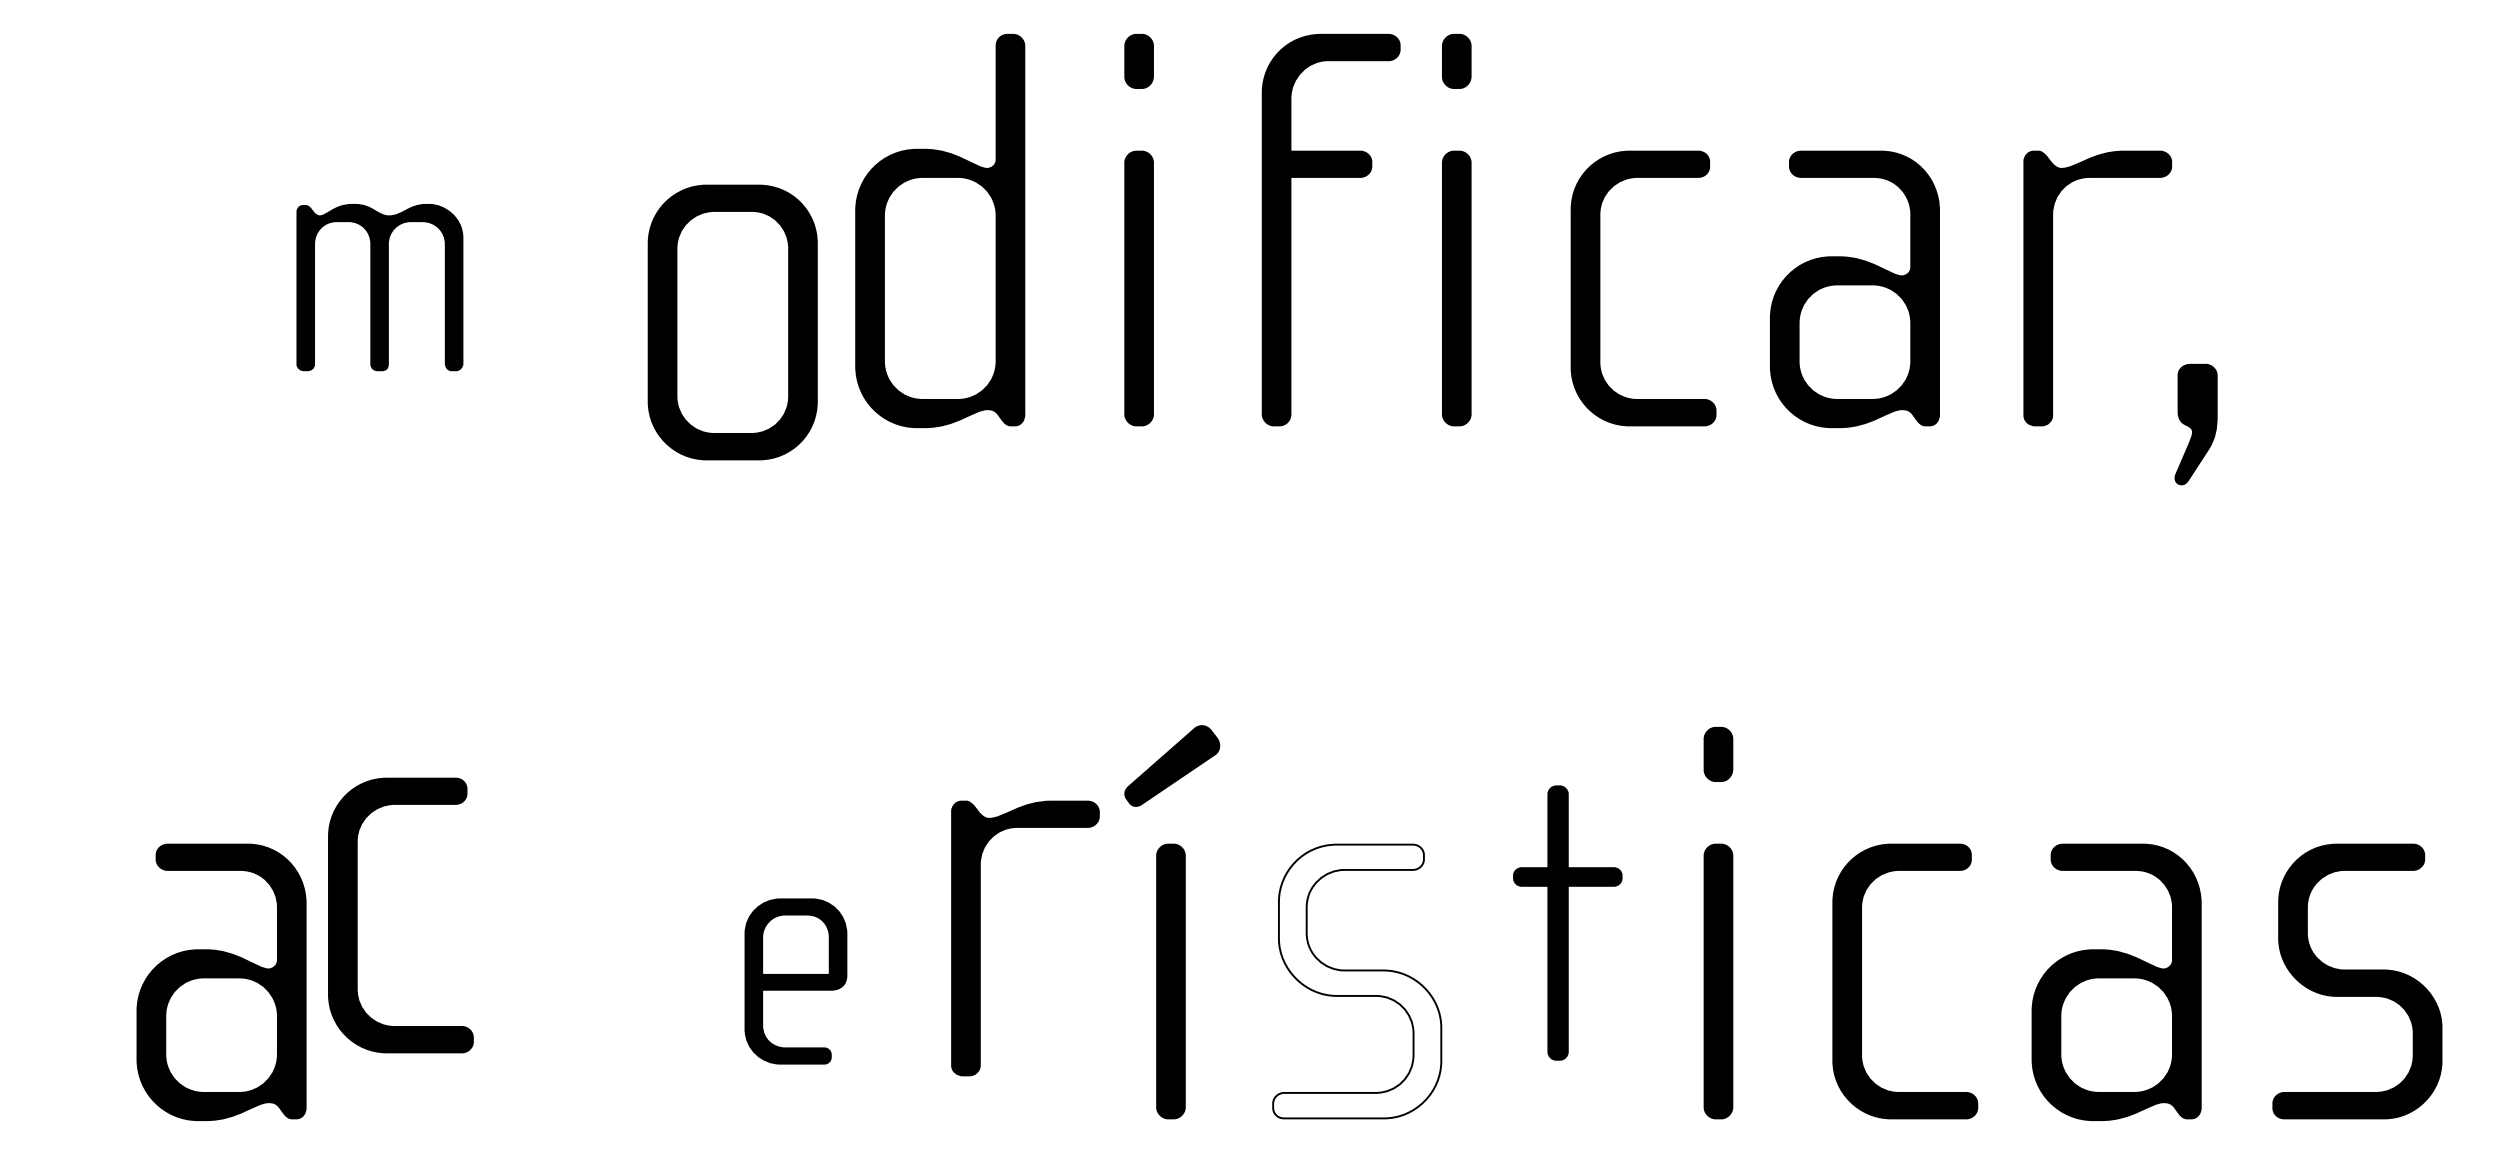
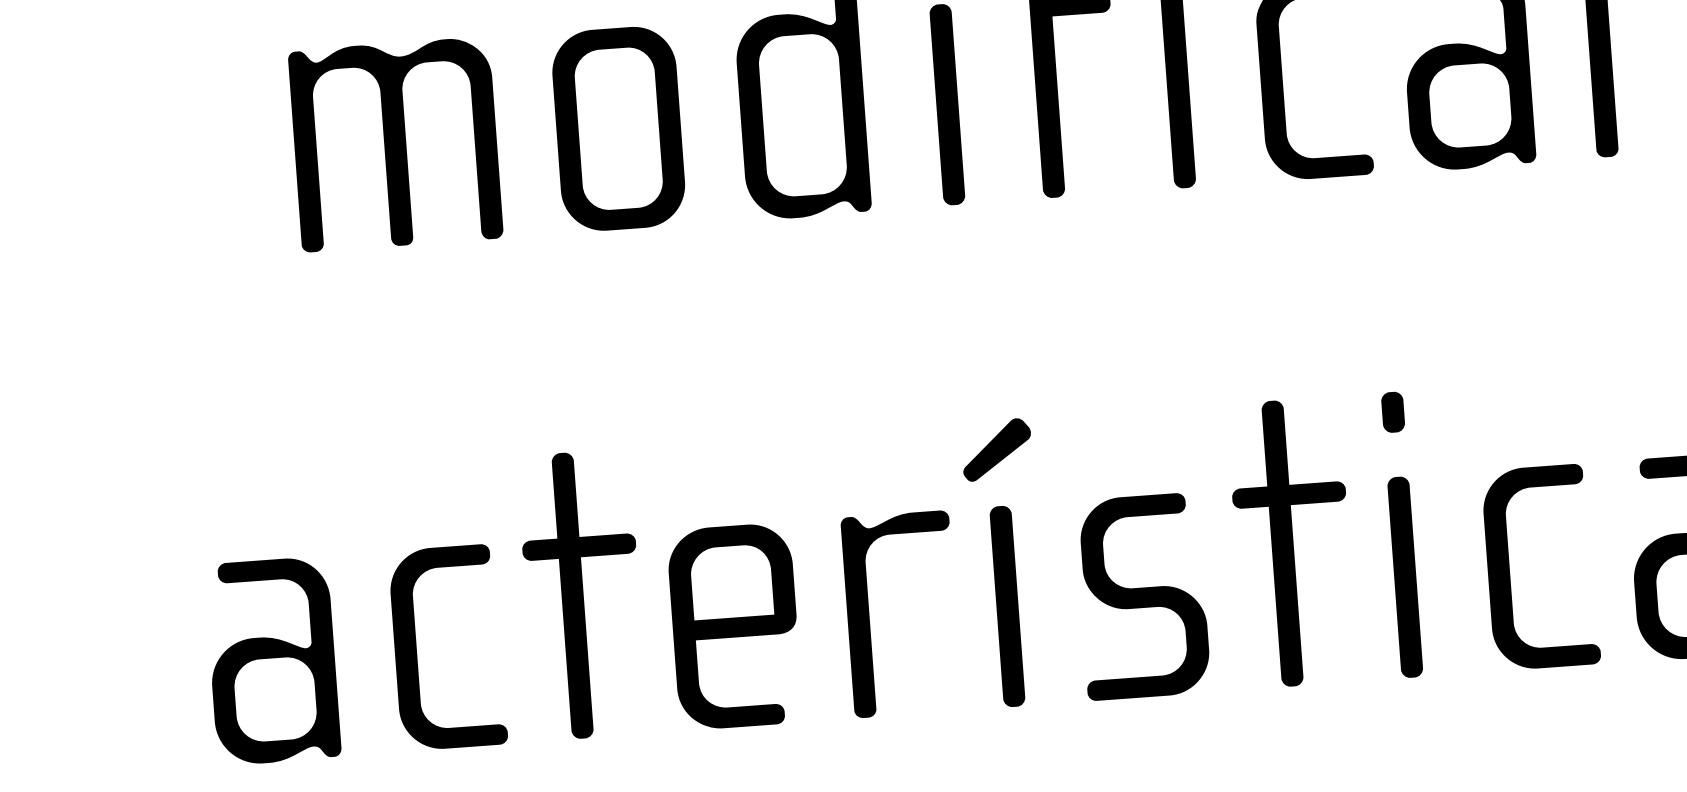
part: (379, 287) -> (395, 144), size x1.67
part: (732, 322) -> (618, 128), moved
part: (357, 915) -> (416, 649), moved
part: (590, 922) -> (582, 594), added
part: (1567, 922) -> (1292, 542), size x1.43
part: (980, 938) -> (869, 616), moved
part: (221, 981) -> (272, 660), moved
part: (795, 981) -> (734, 626), size x1.67
fill: (1357, 981) -> (1143, 596), added

